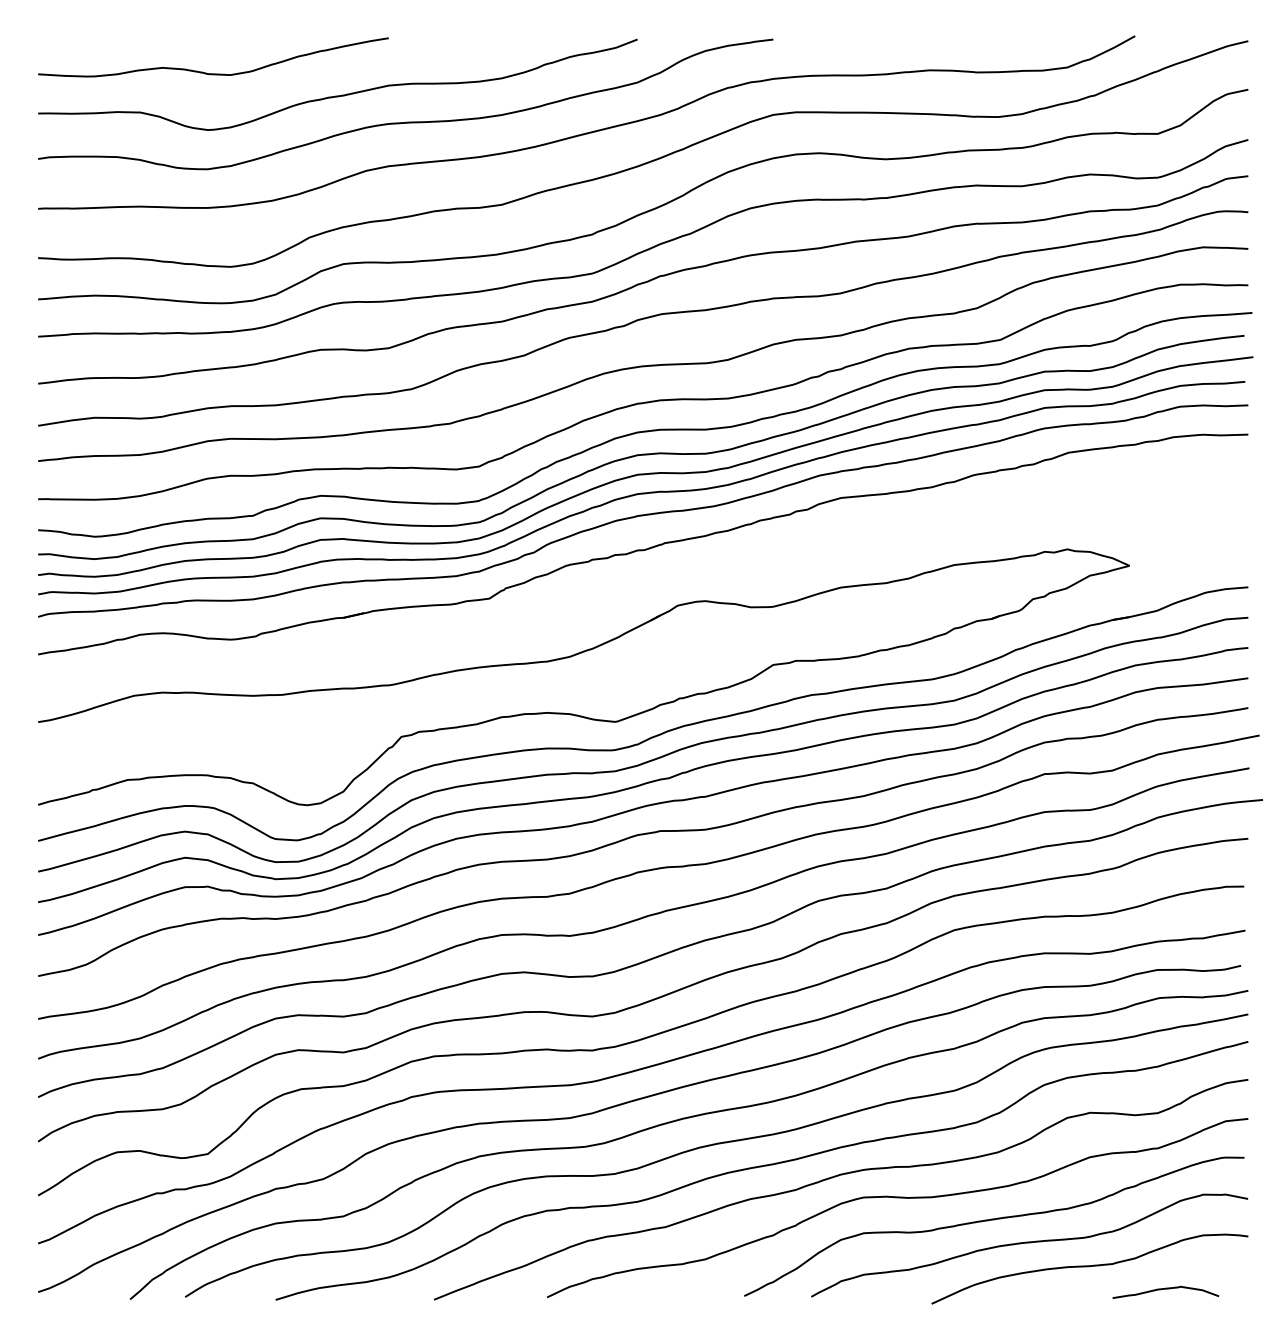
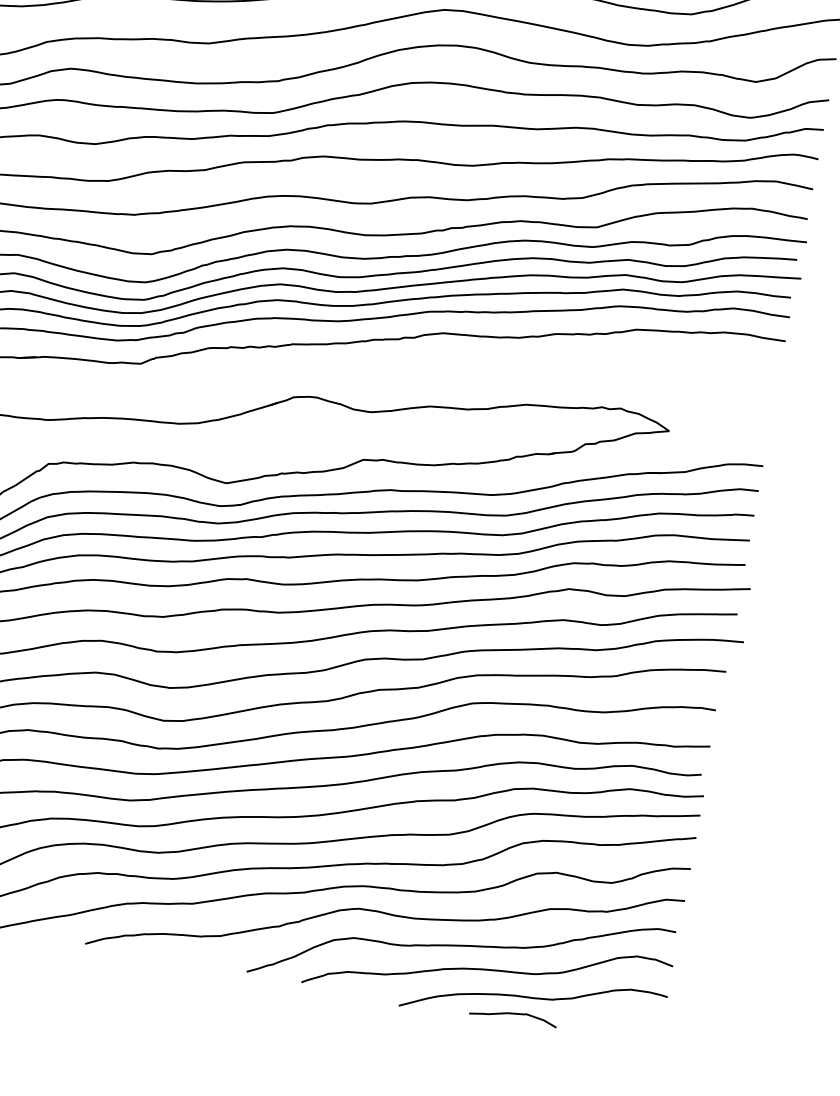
curve: (1165, 1289) -> (513, 1014), moved

